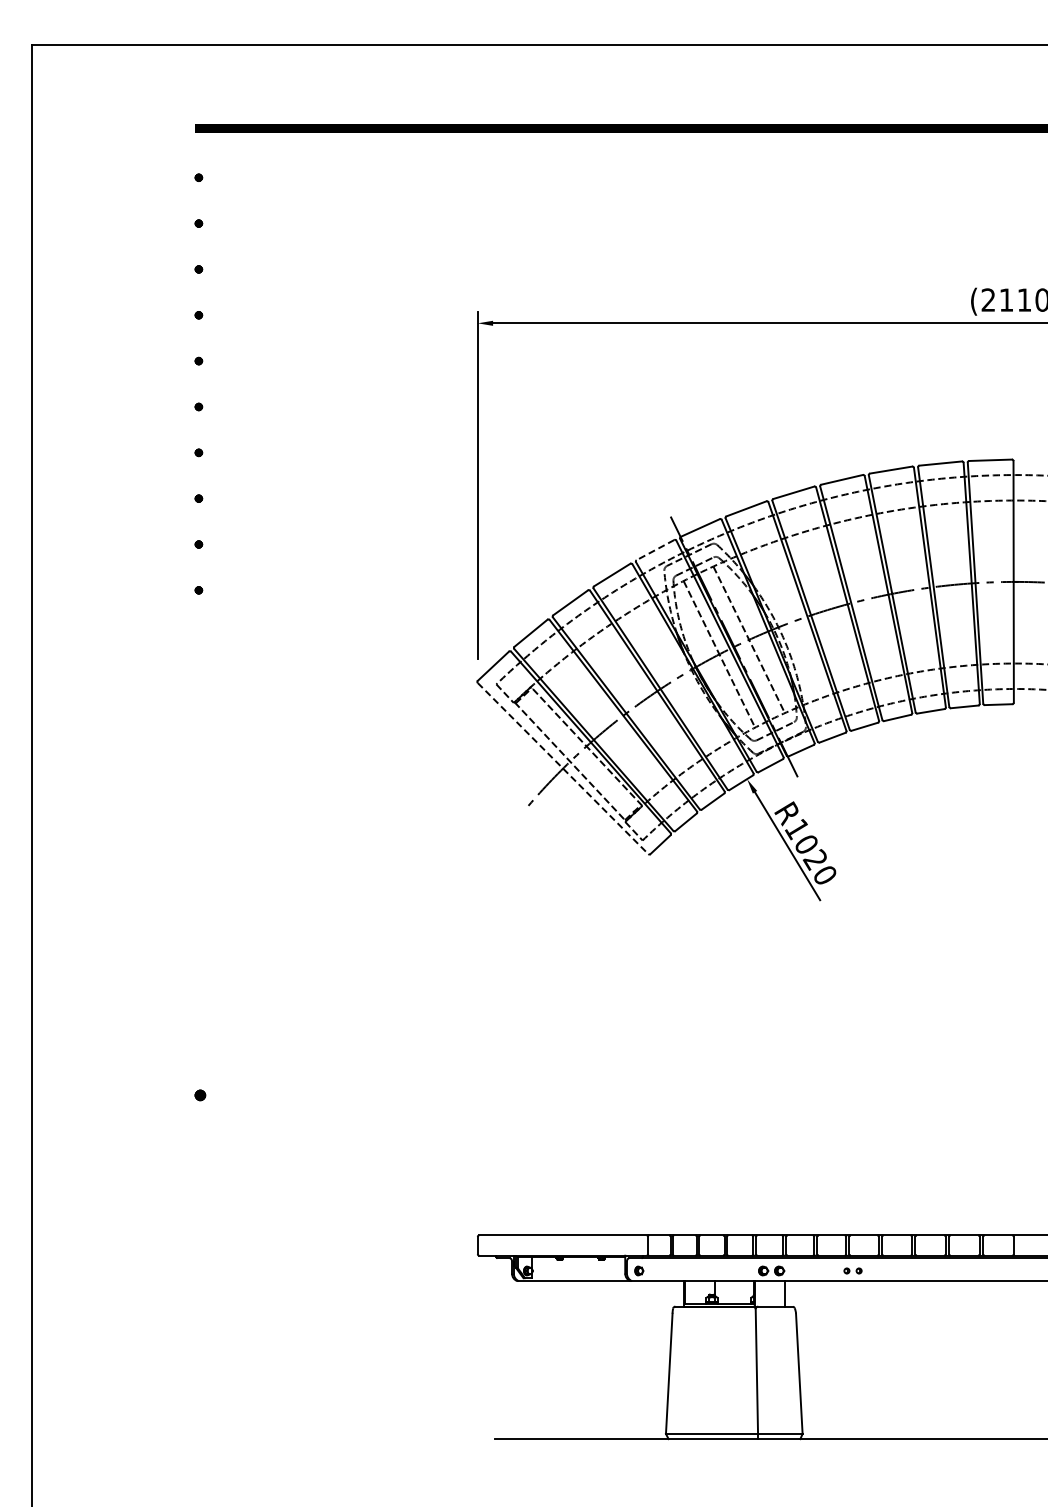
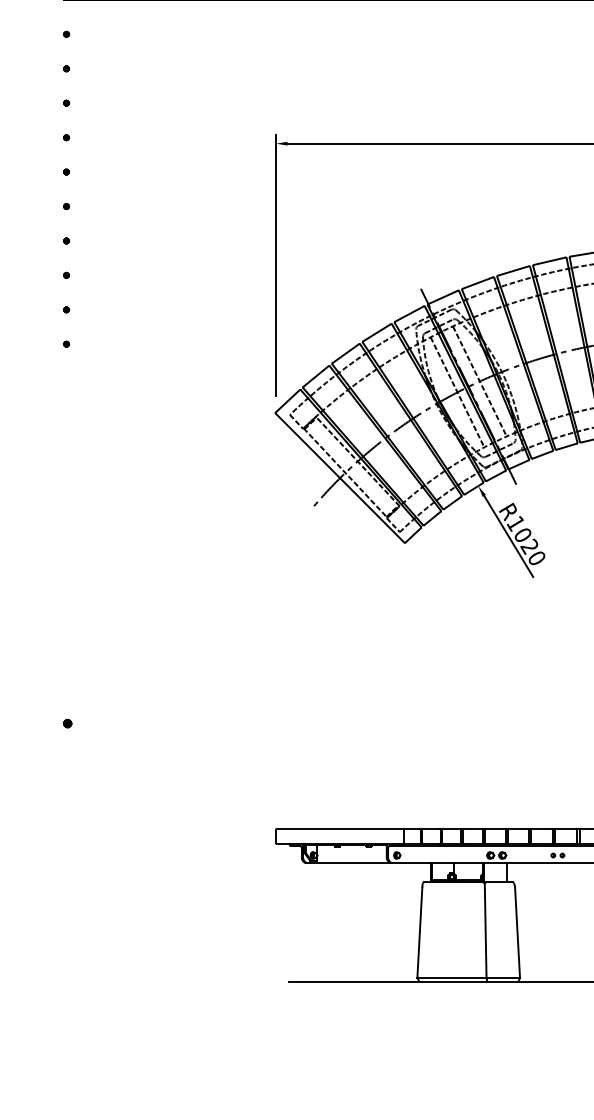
line: (655, 550) -> (409, 314), dashed -> solid
line: (563, 768) -> (340, 478), dashed -> solid

